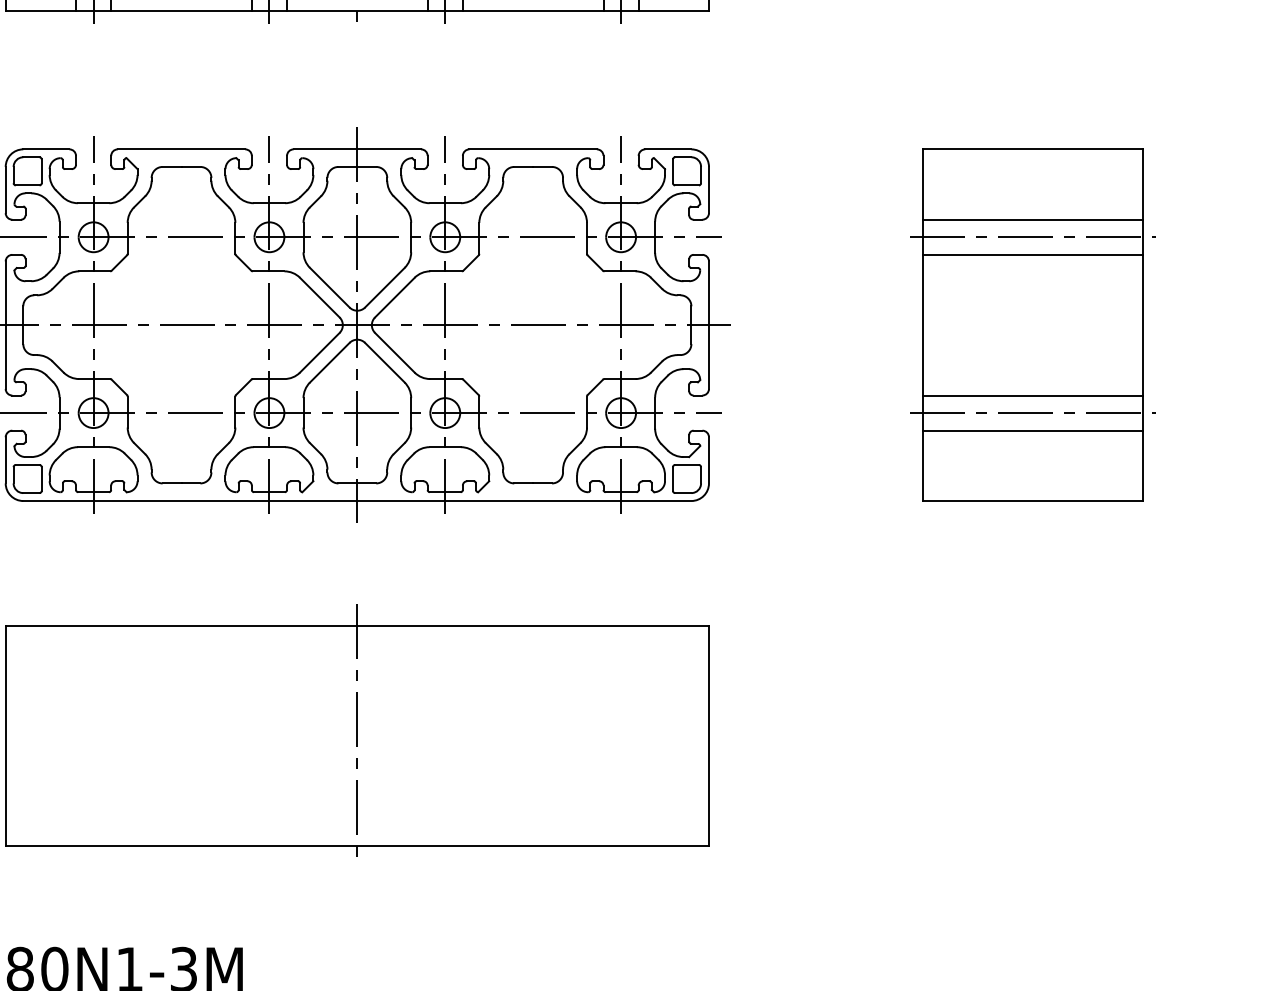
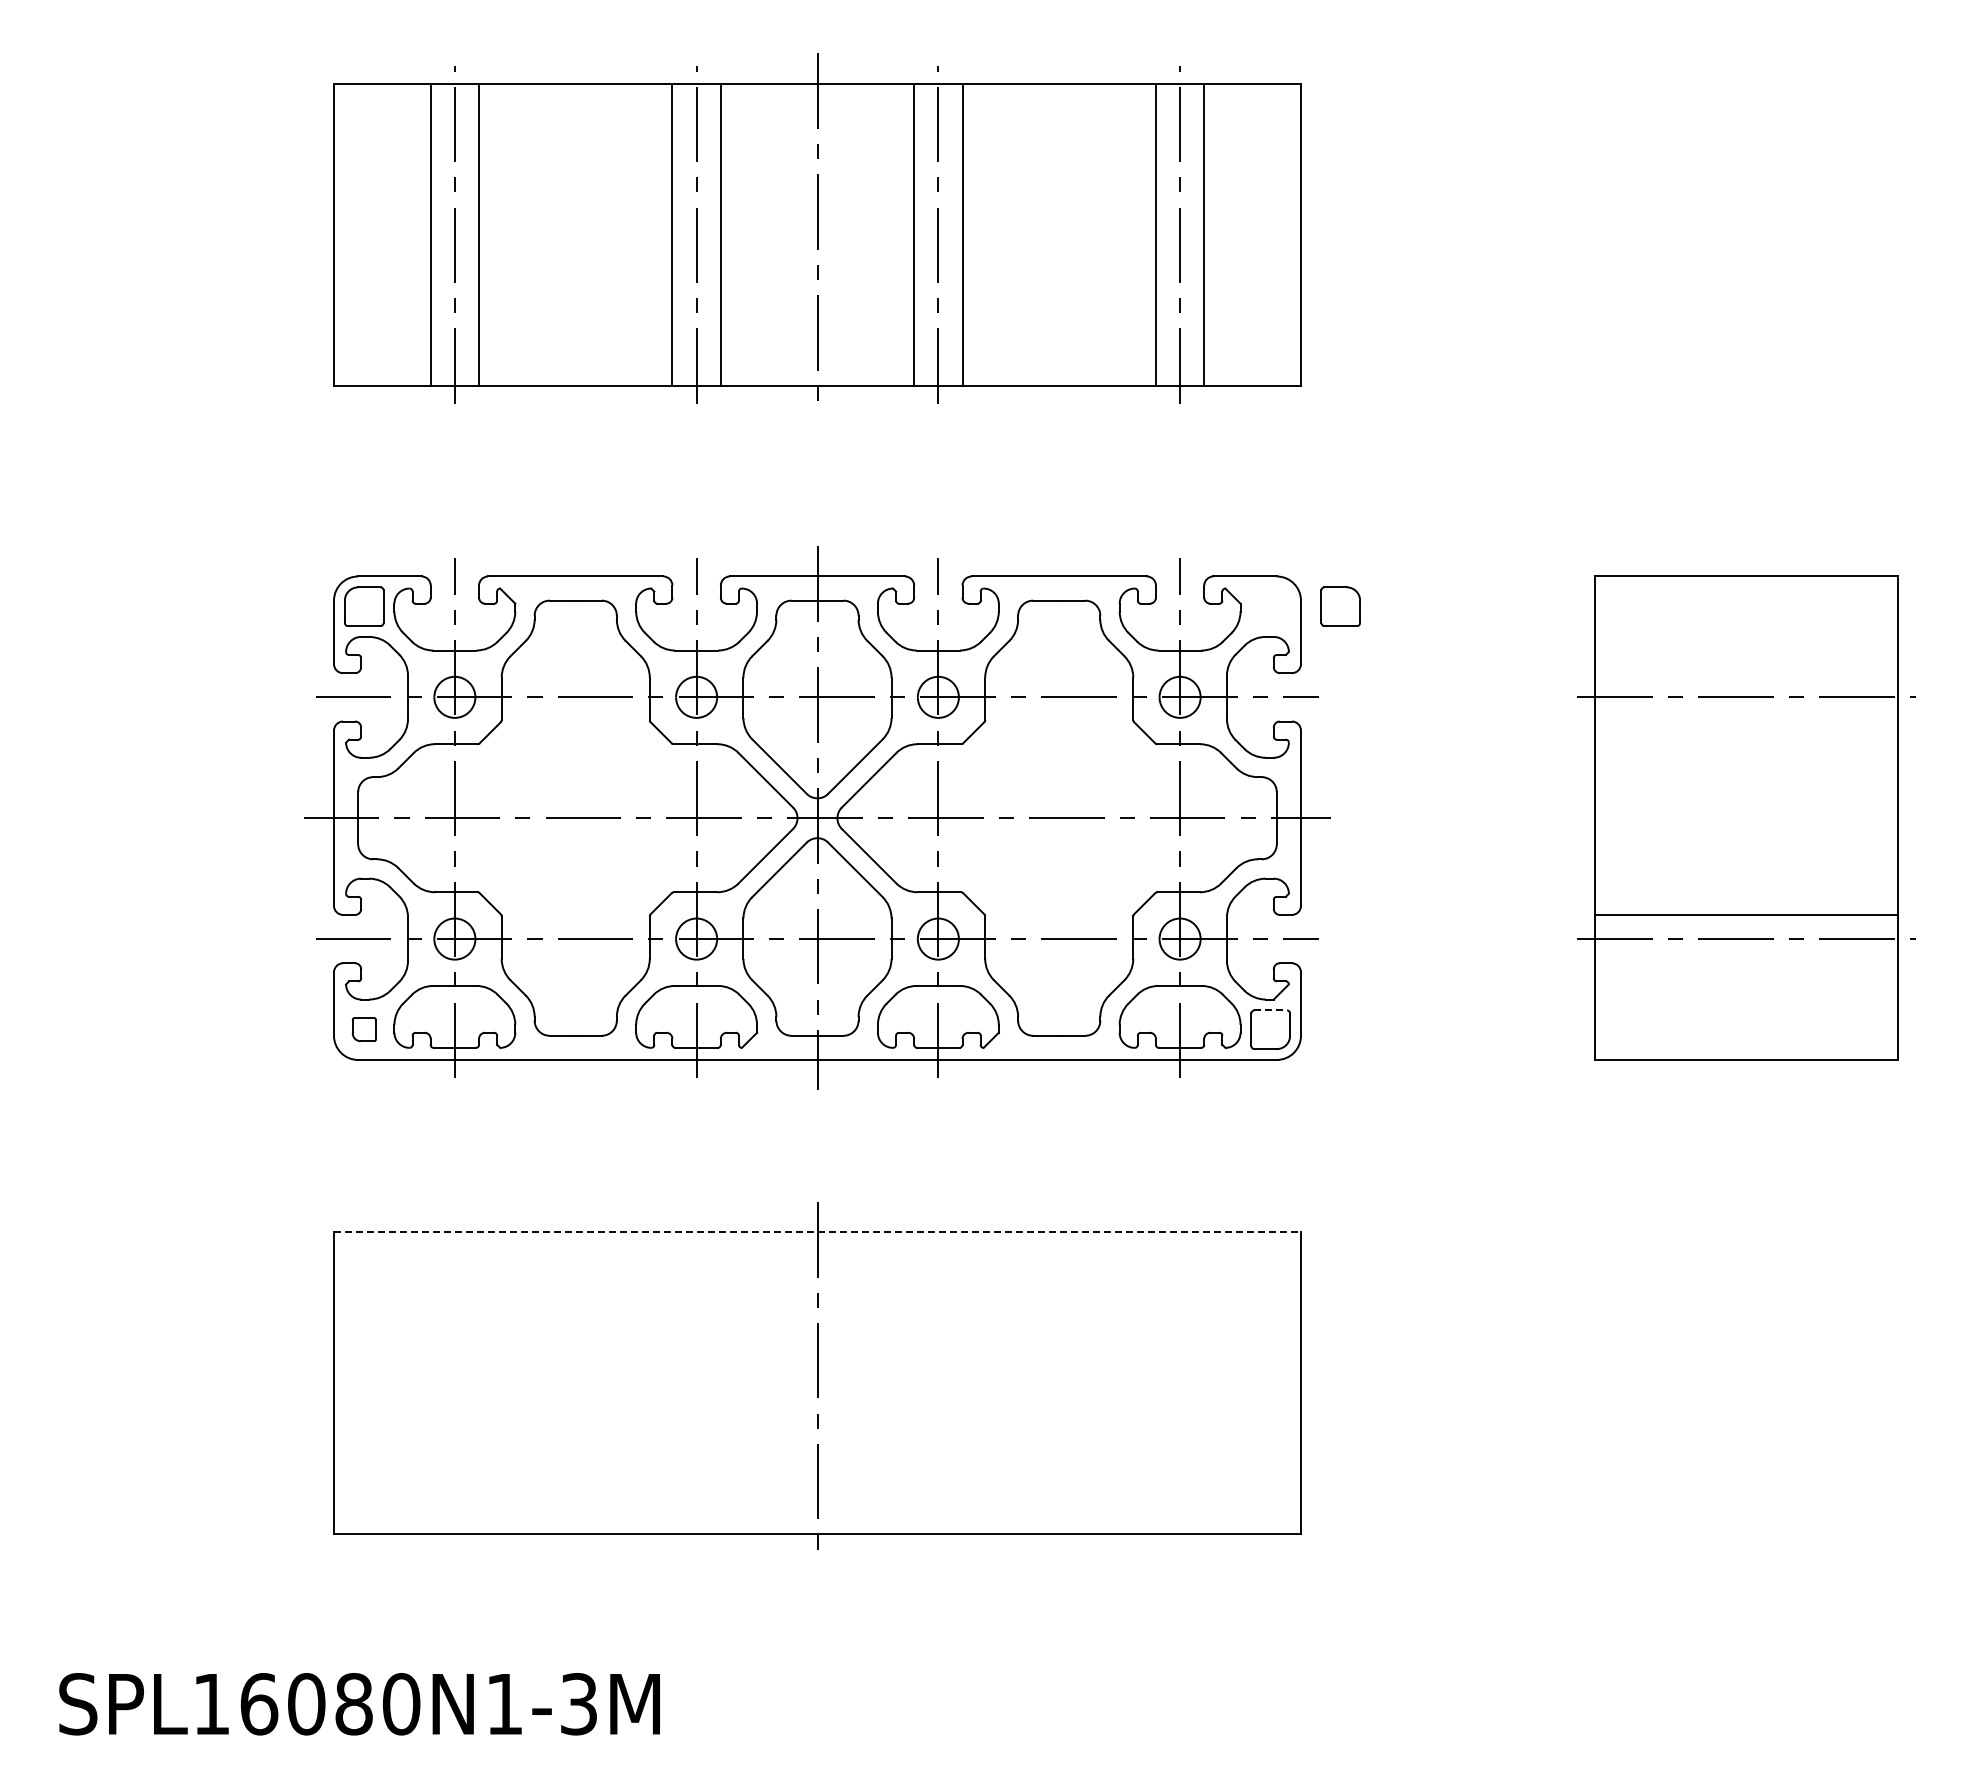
part: (686, 171) -> (1340, 606), moved
line: (1033, 219) -> (1746, 673), removed
line: (1033, 254) -> (1746, 721), removed
line: (1033, 430) -> (1746, 963), removed
line: (687, 465) -> (1271, 1010), solid -> dashed
part: (27, 478) -> (364, 1029), size x0.6
line: (358, 626) -> (818, 1232), solid -> dashed

